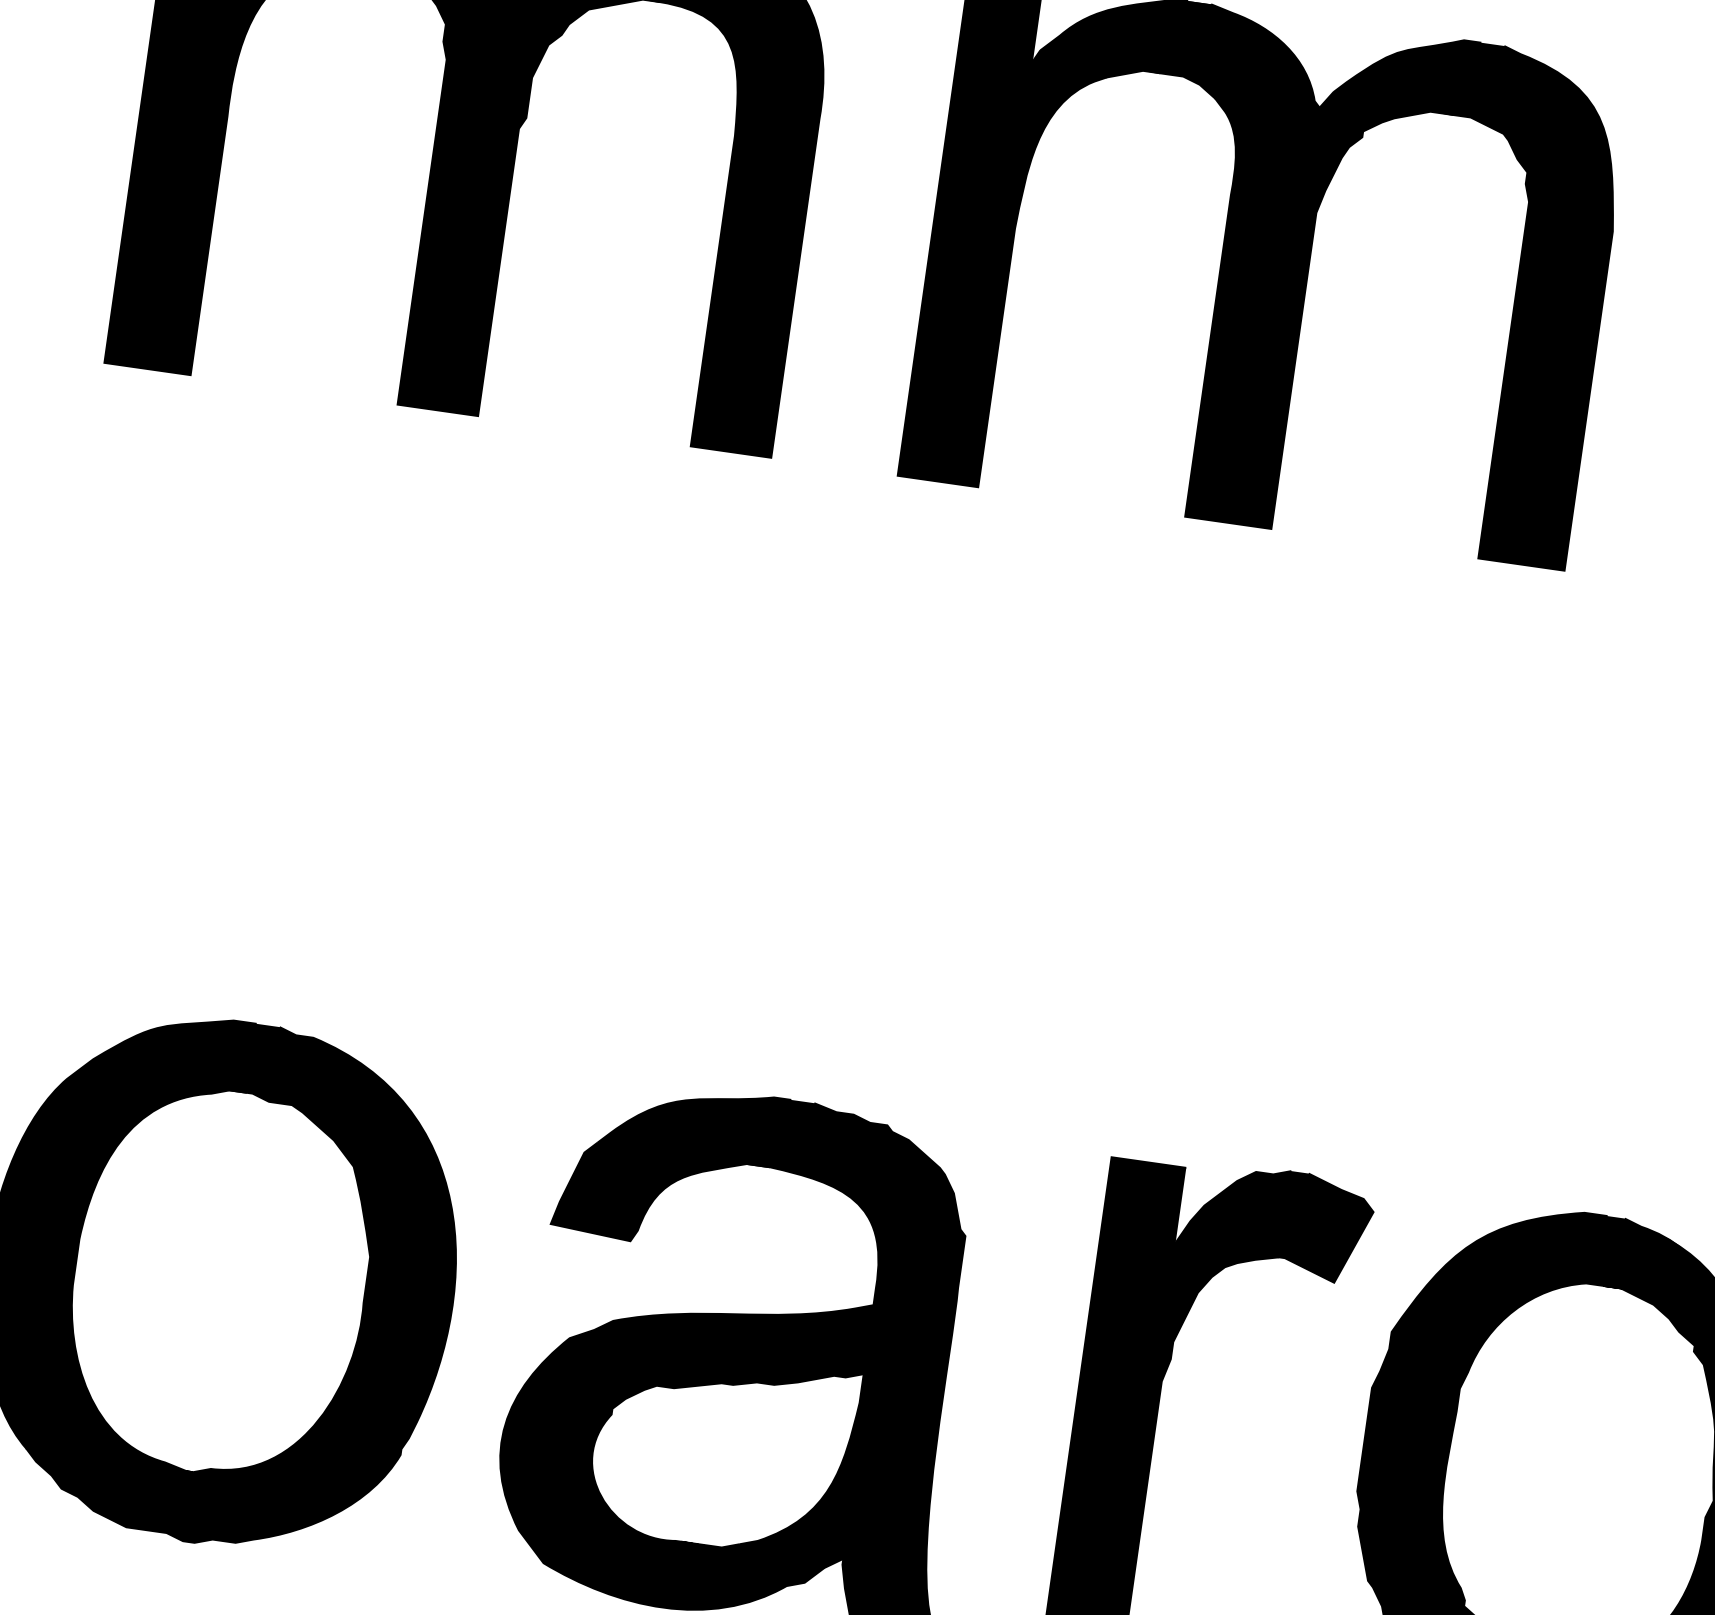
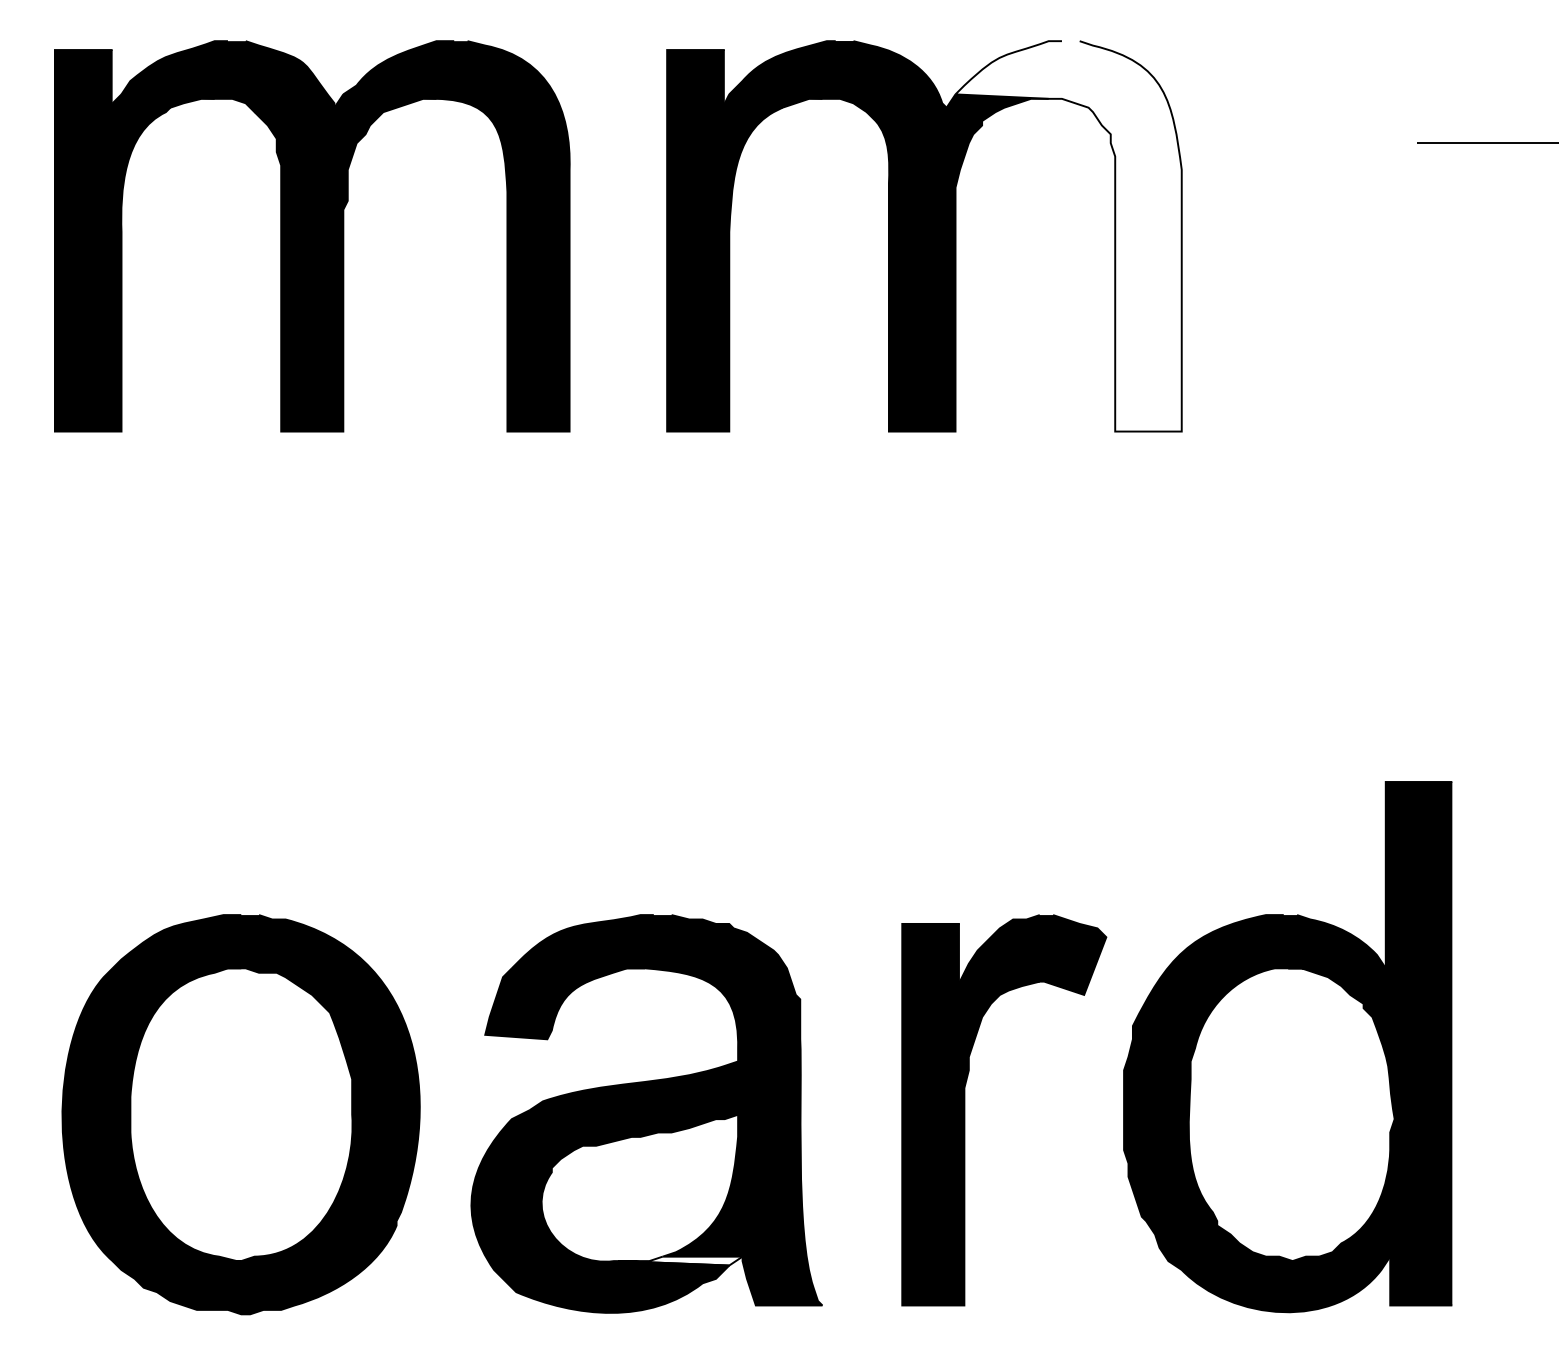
fill: (1453, 297) -> (1068, 236), removed
fill: (762, 1552) -> (680, 1260), removed

